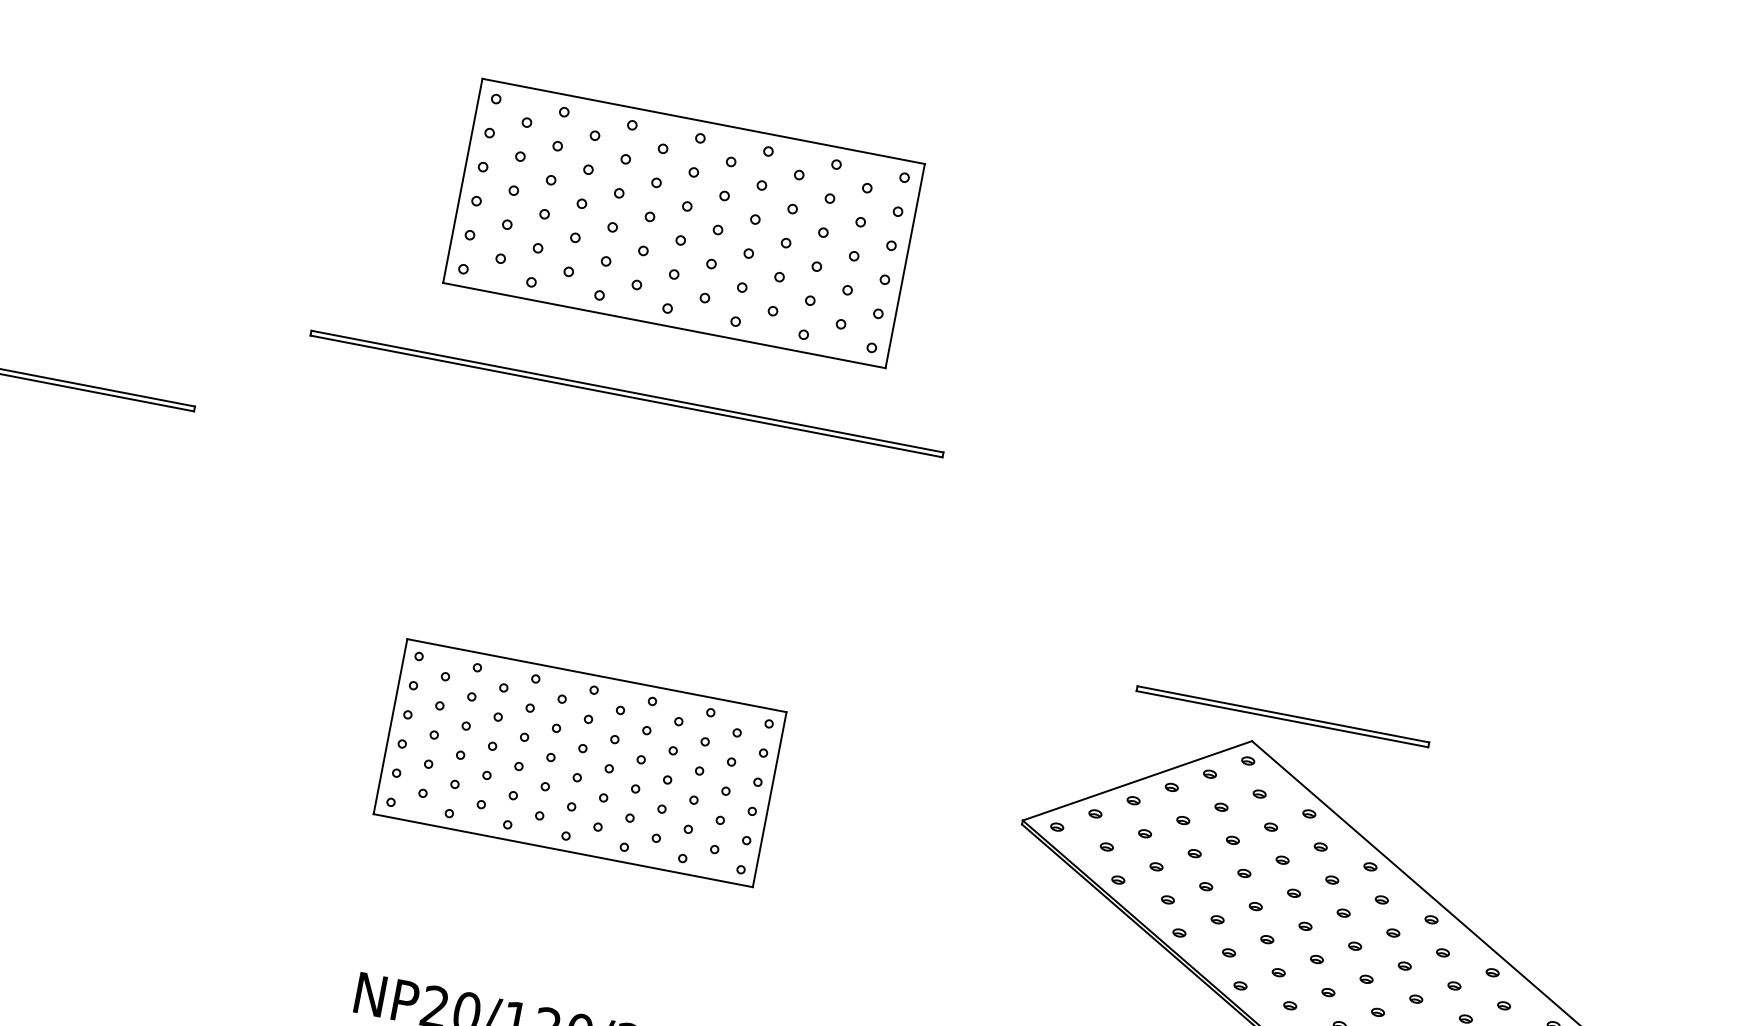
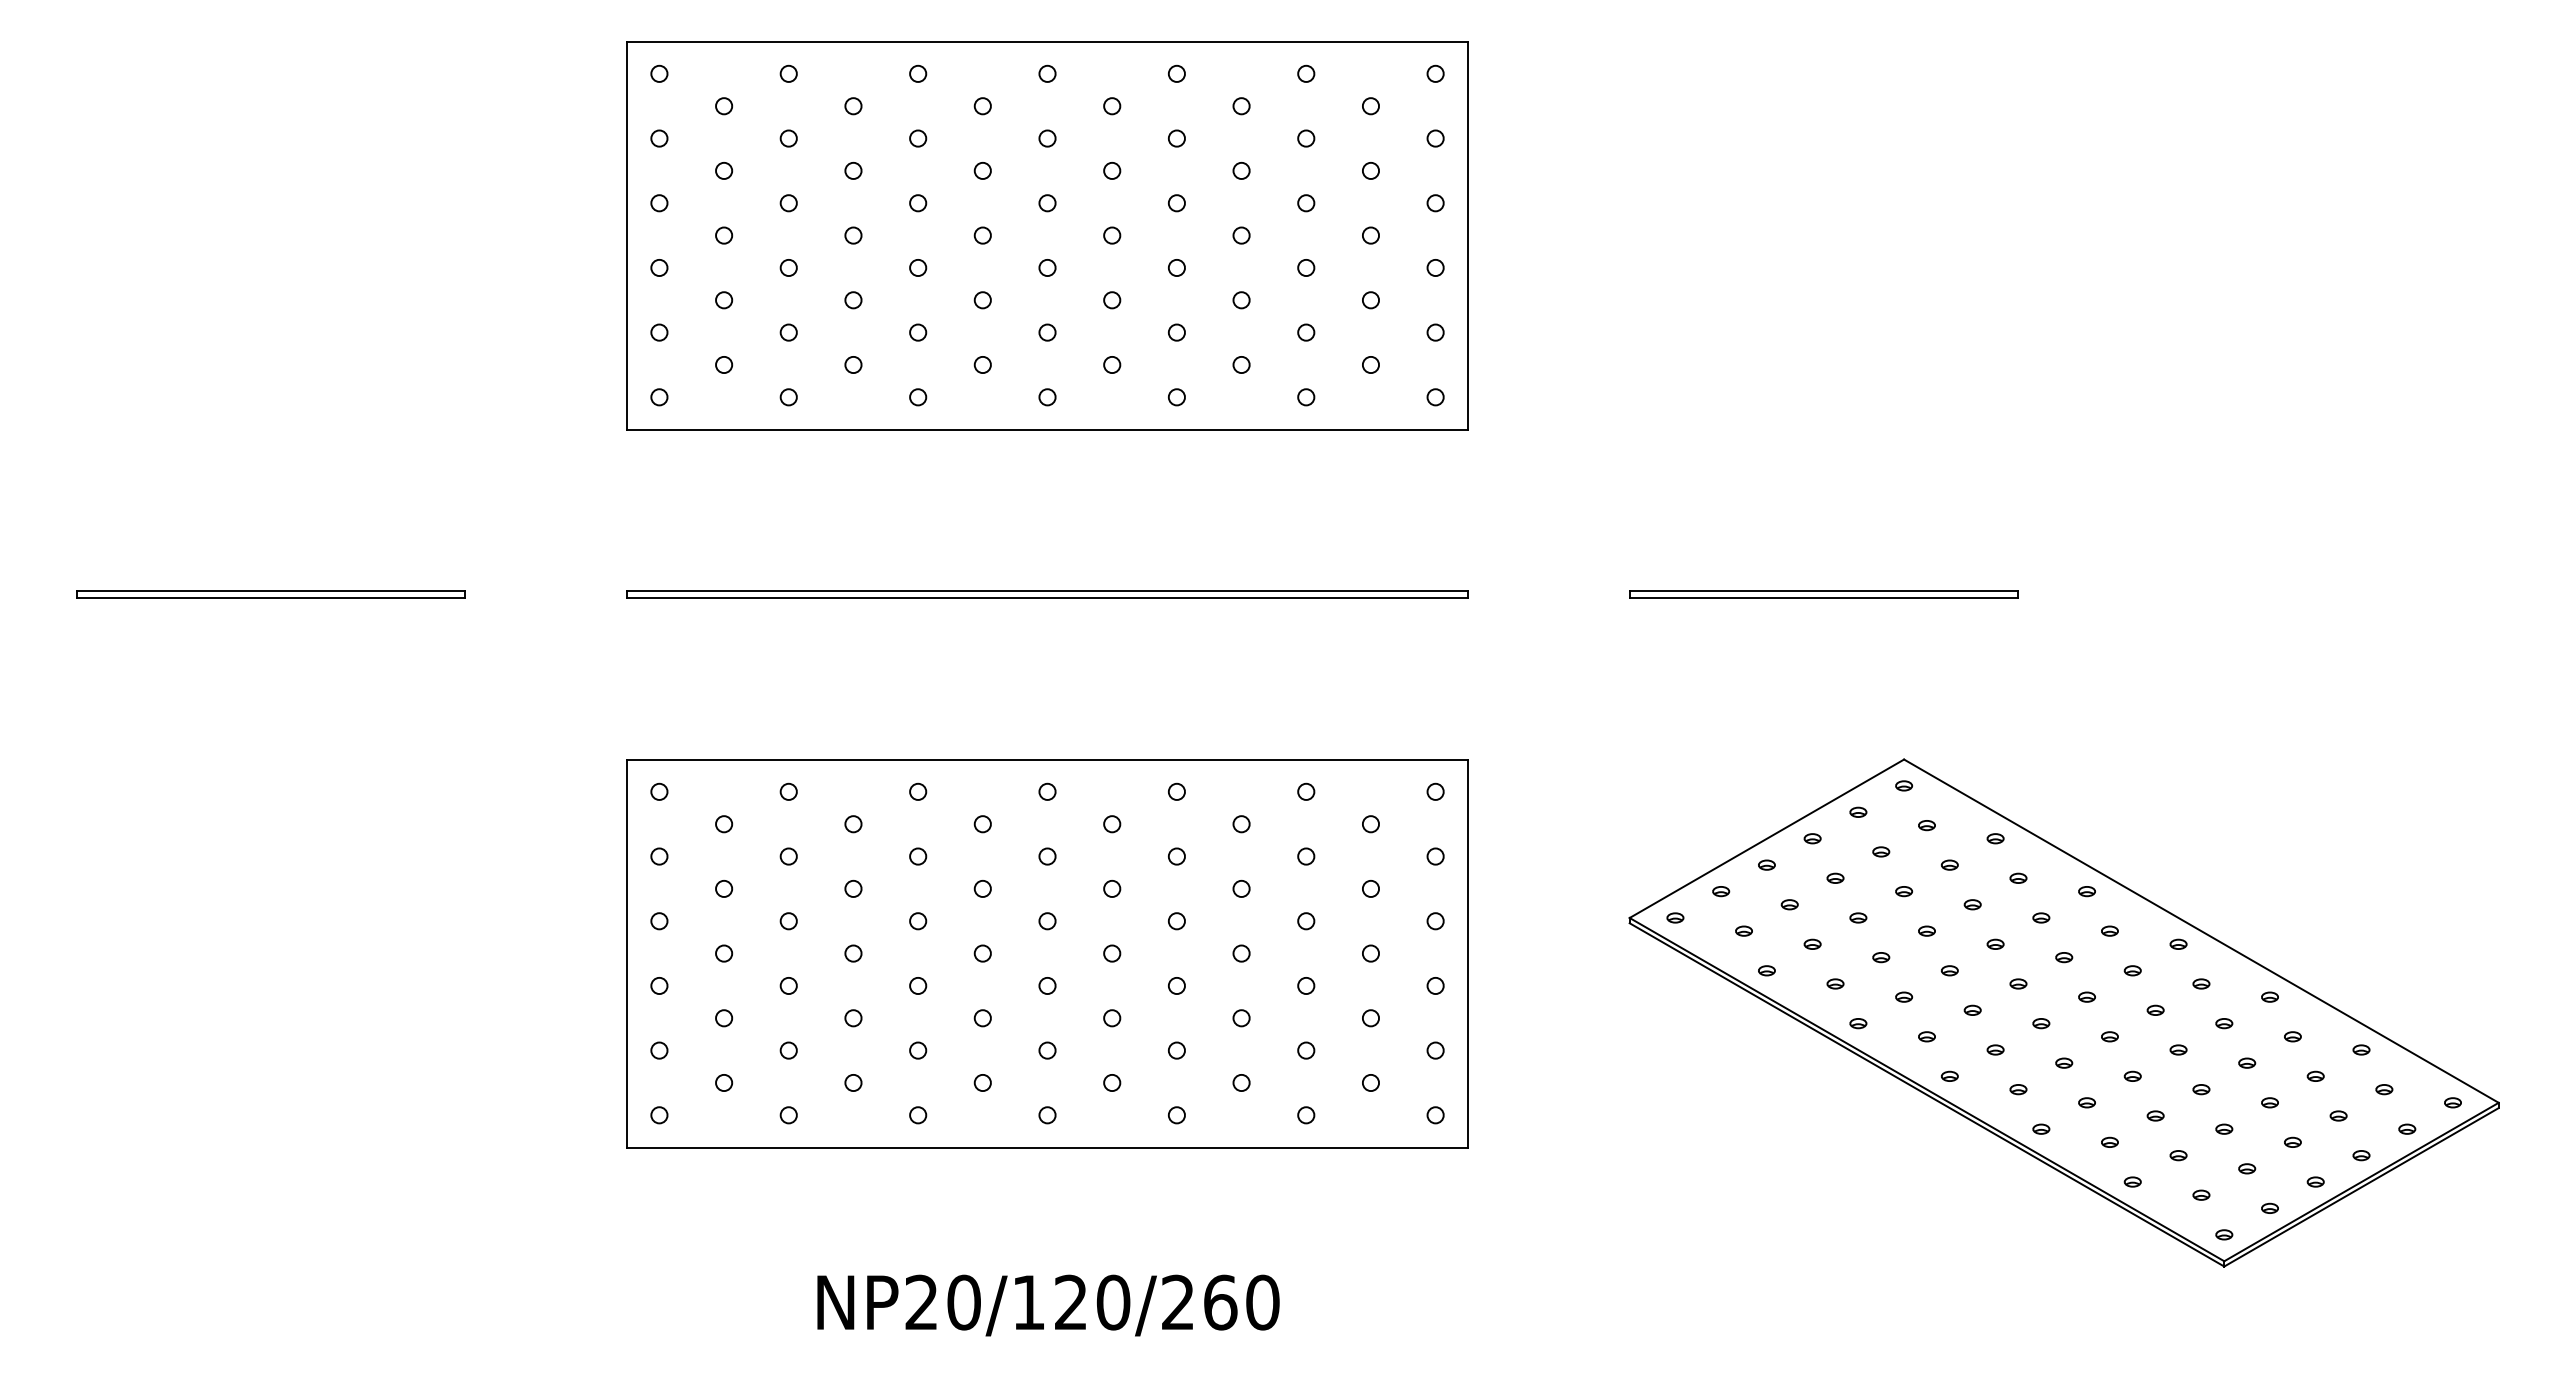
part: (684, 223) -> (1047, 235), size x1.43
part: (627, 393) -> (1047, 594), moved
part: (1282, 716) -> (1823, 594), moved
part: (580, 762) -> (1047, 953), size x1.67

